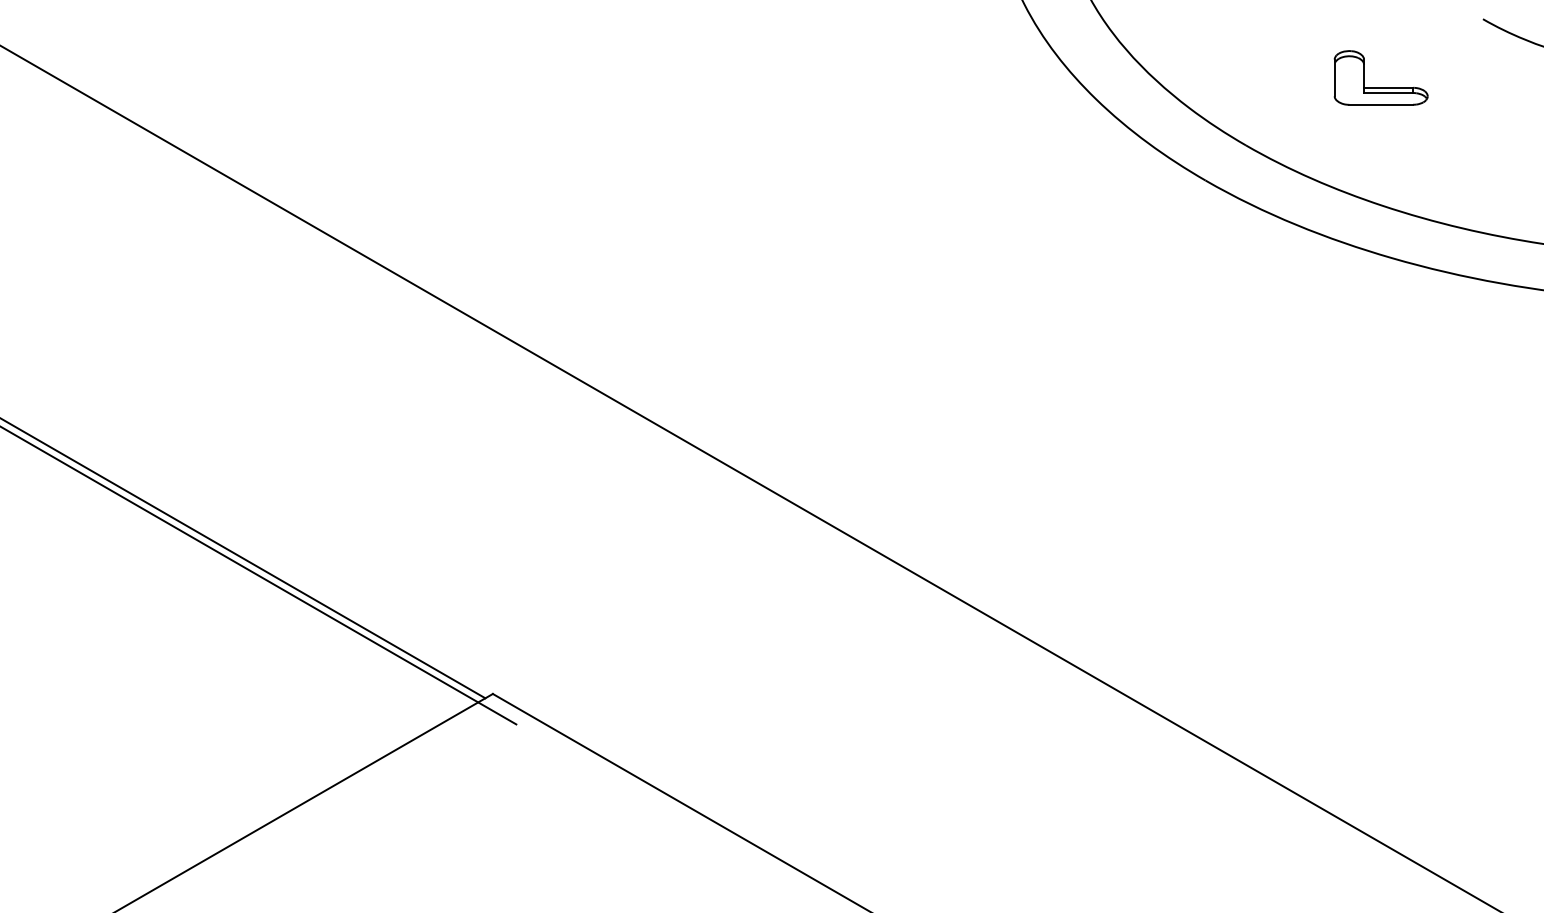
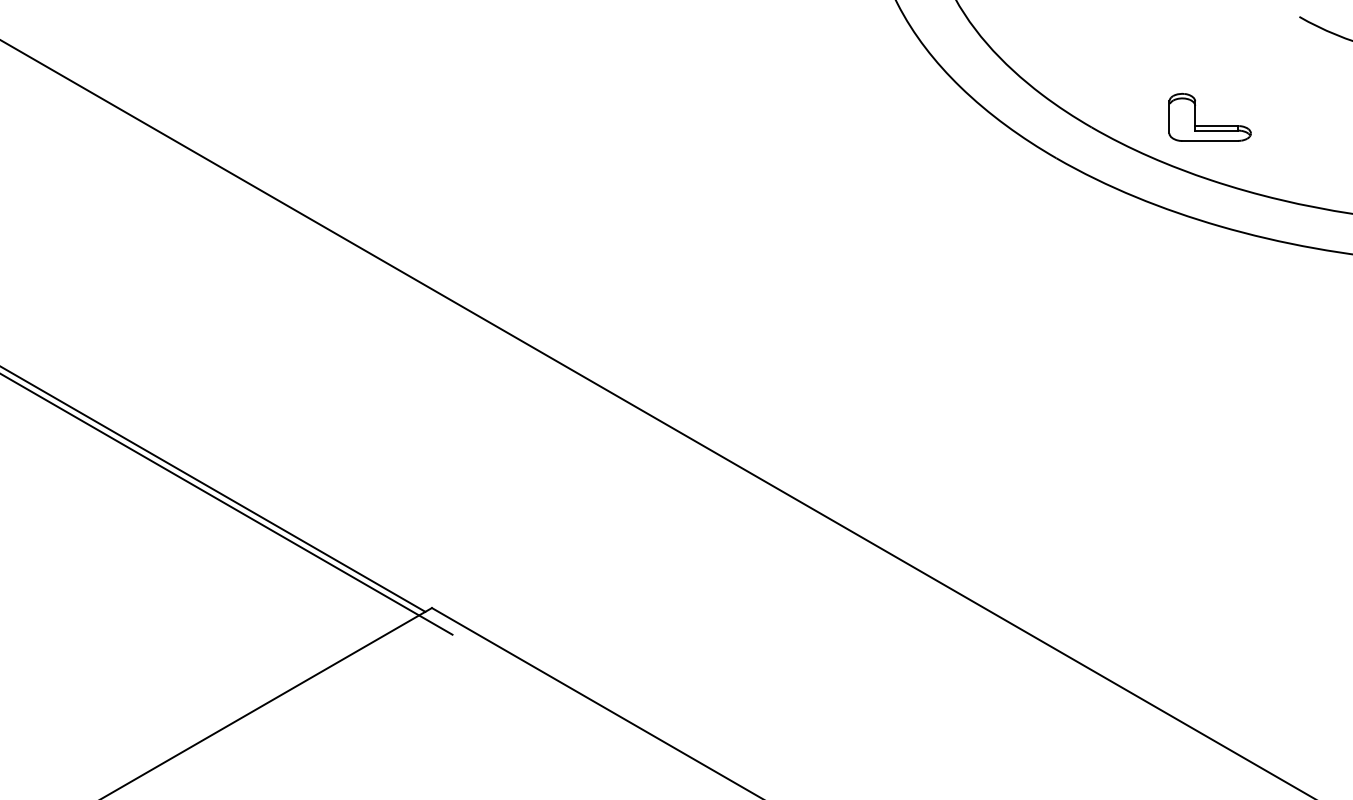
part: (1380, 87) -> (1209, 125), moved

